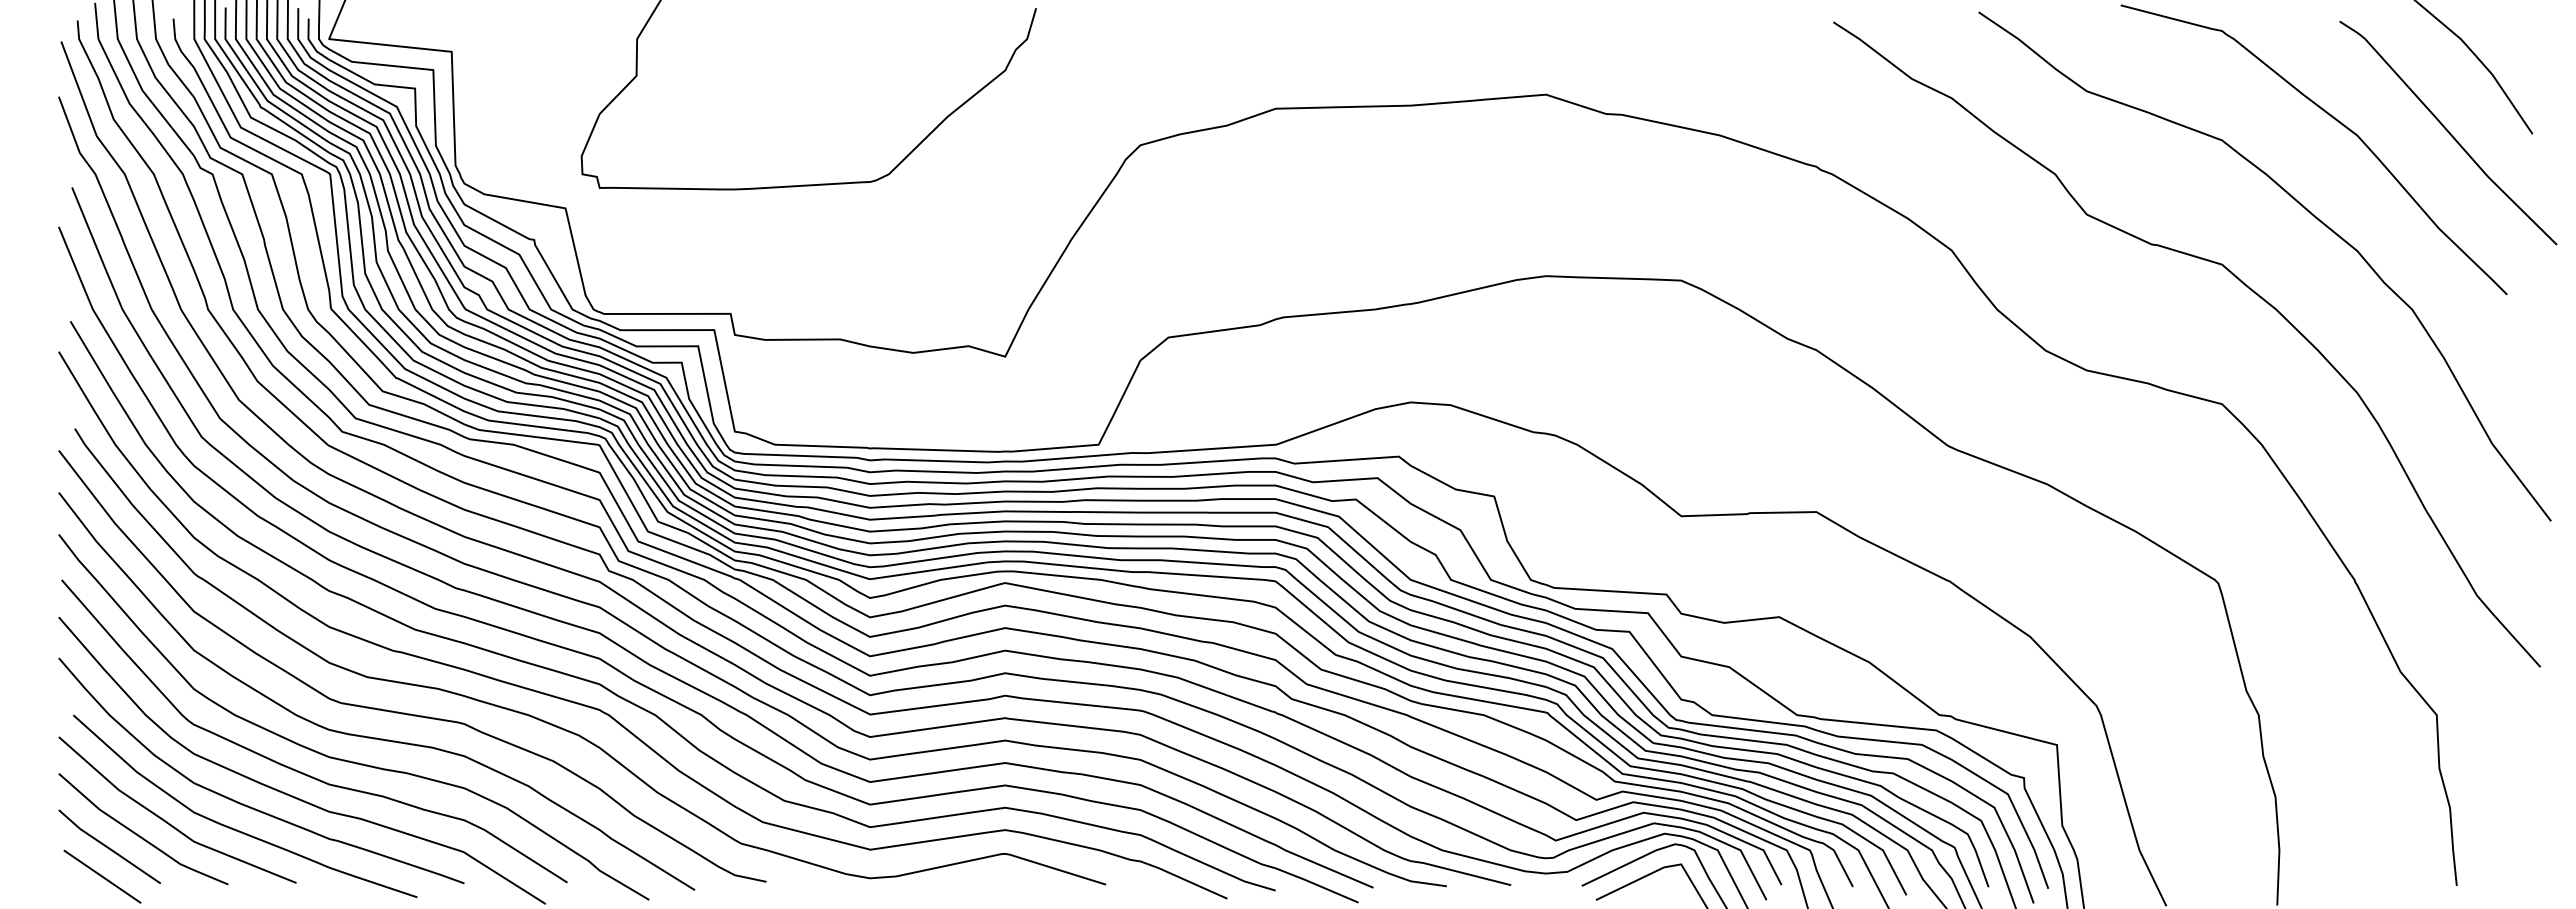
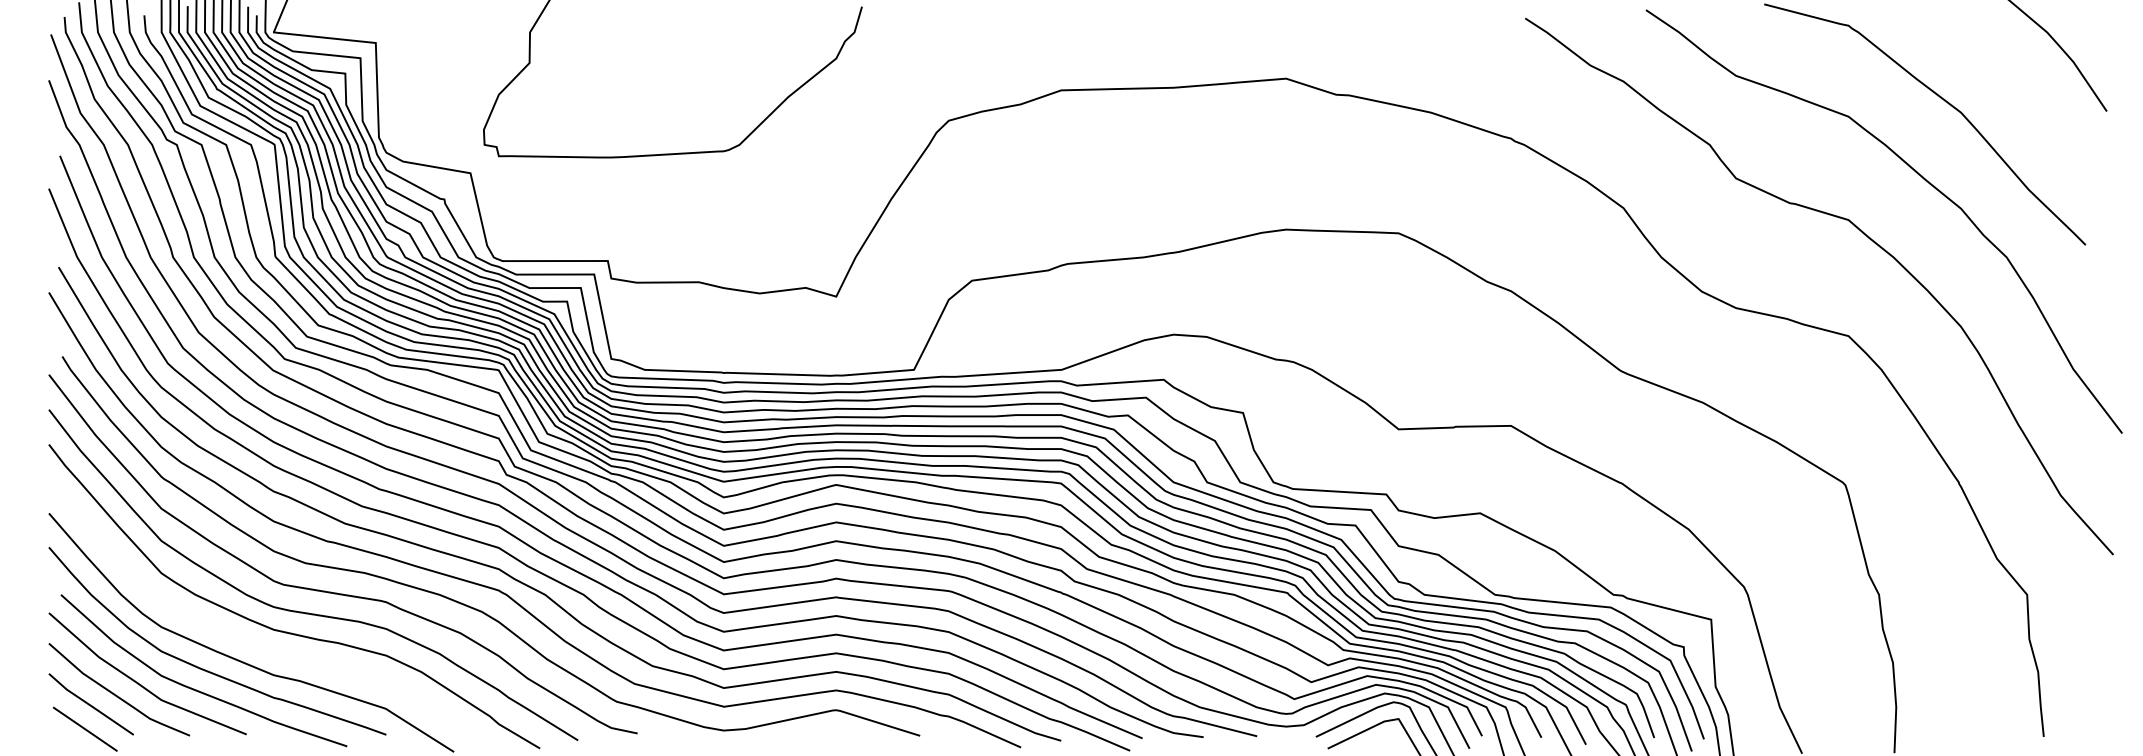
curve: (2448, 132) -> (2036, 110), removed
curve: (296, 769) -> (246, 640), removed

